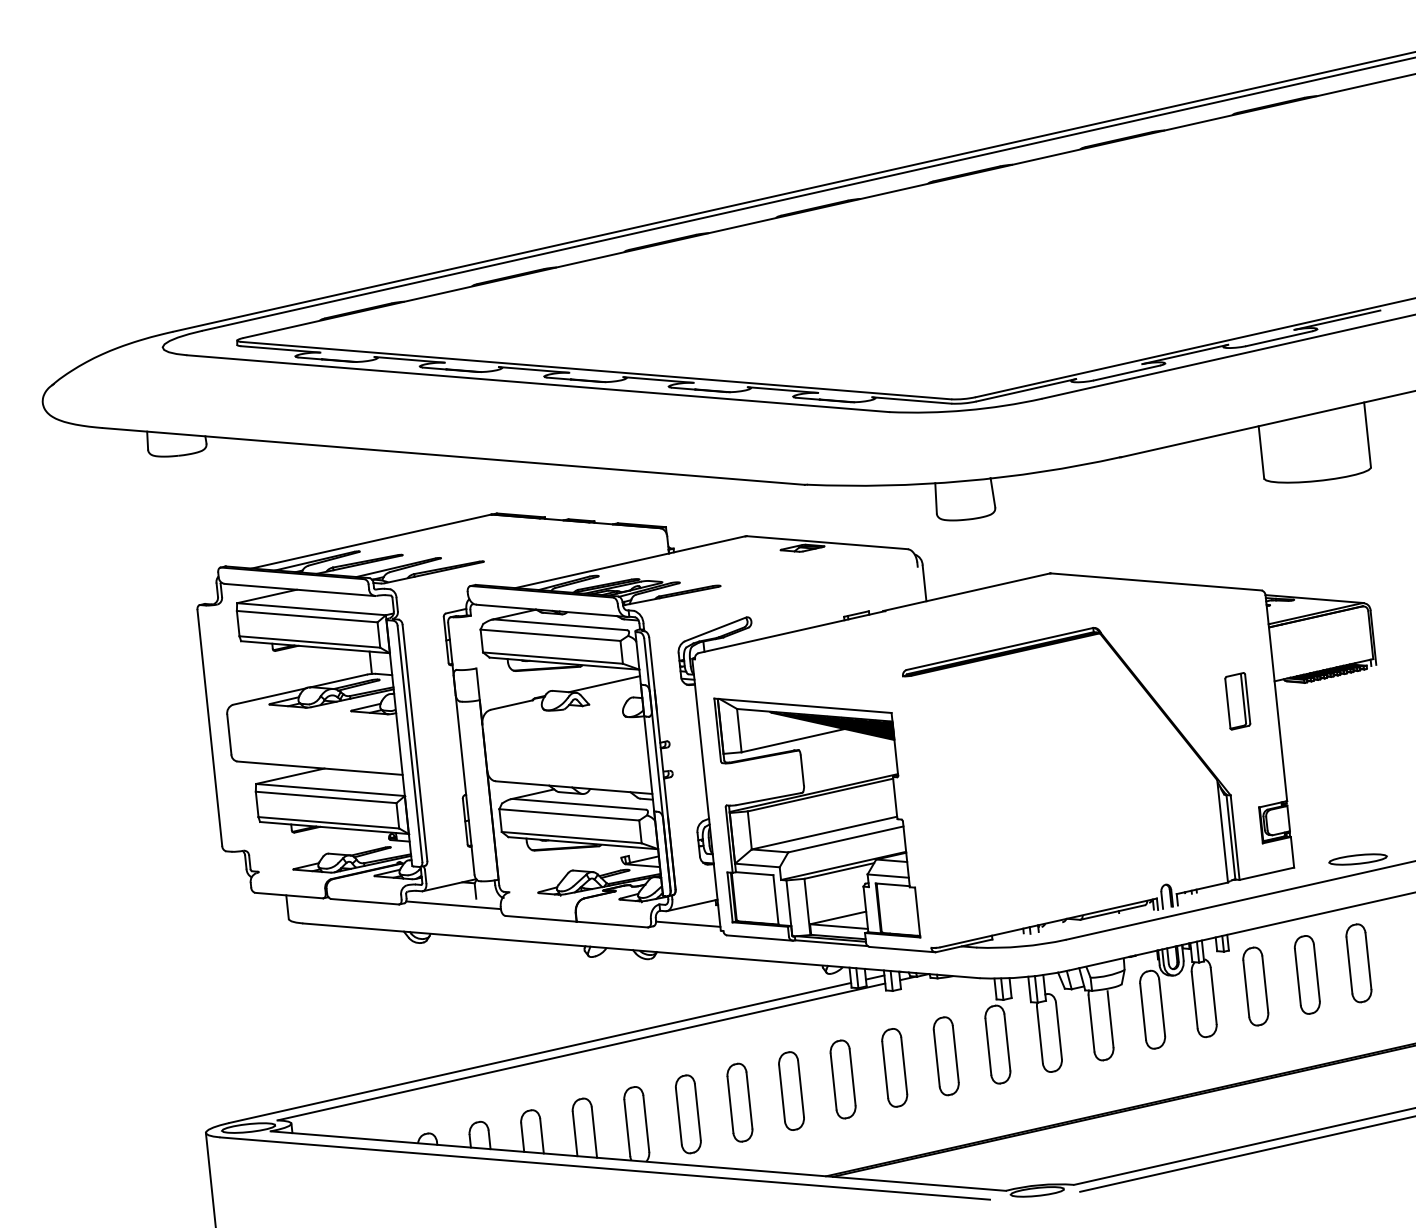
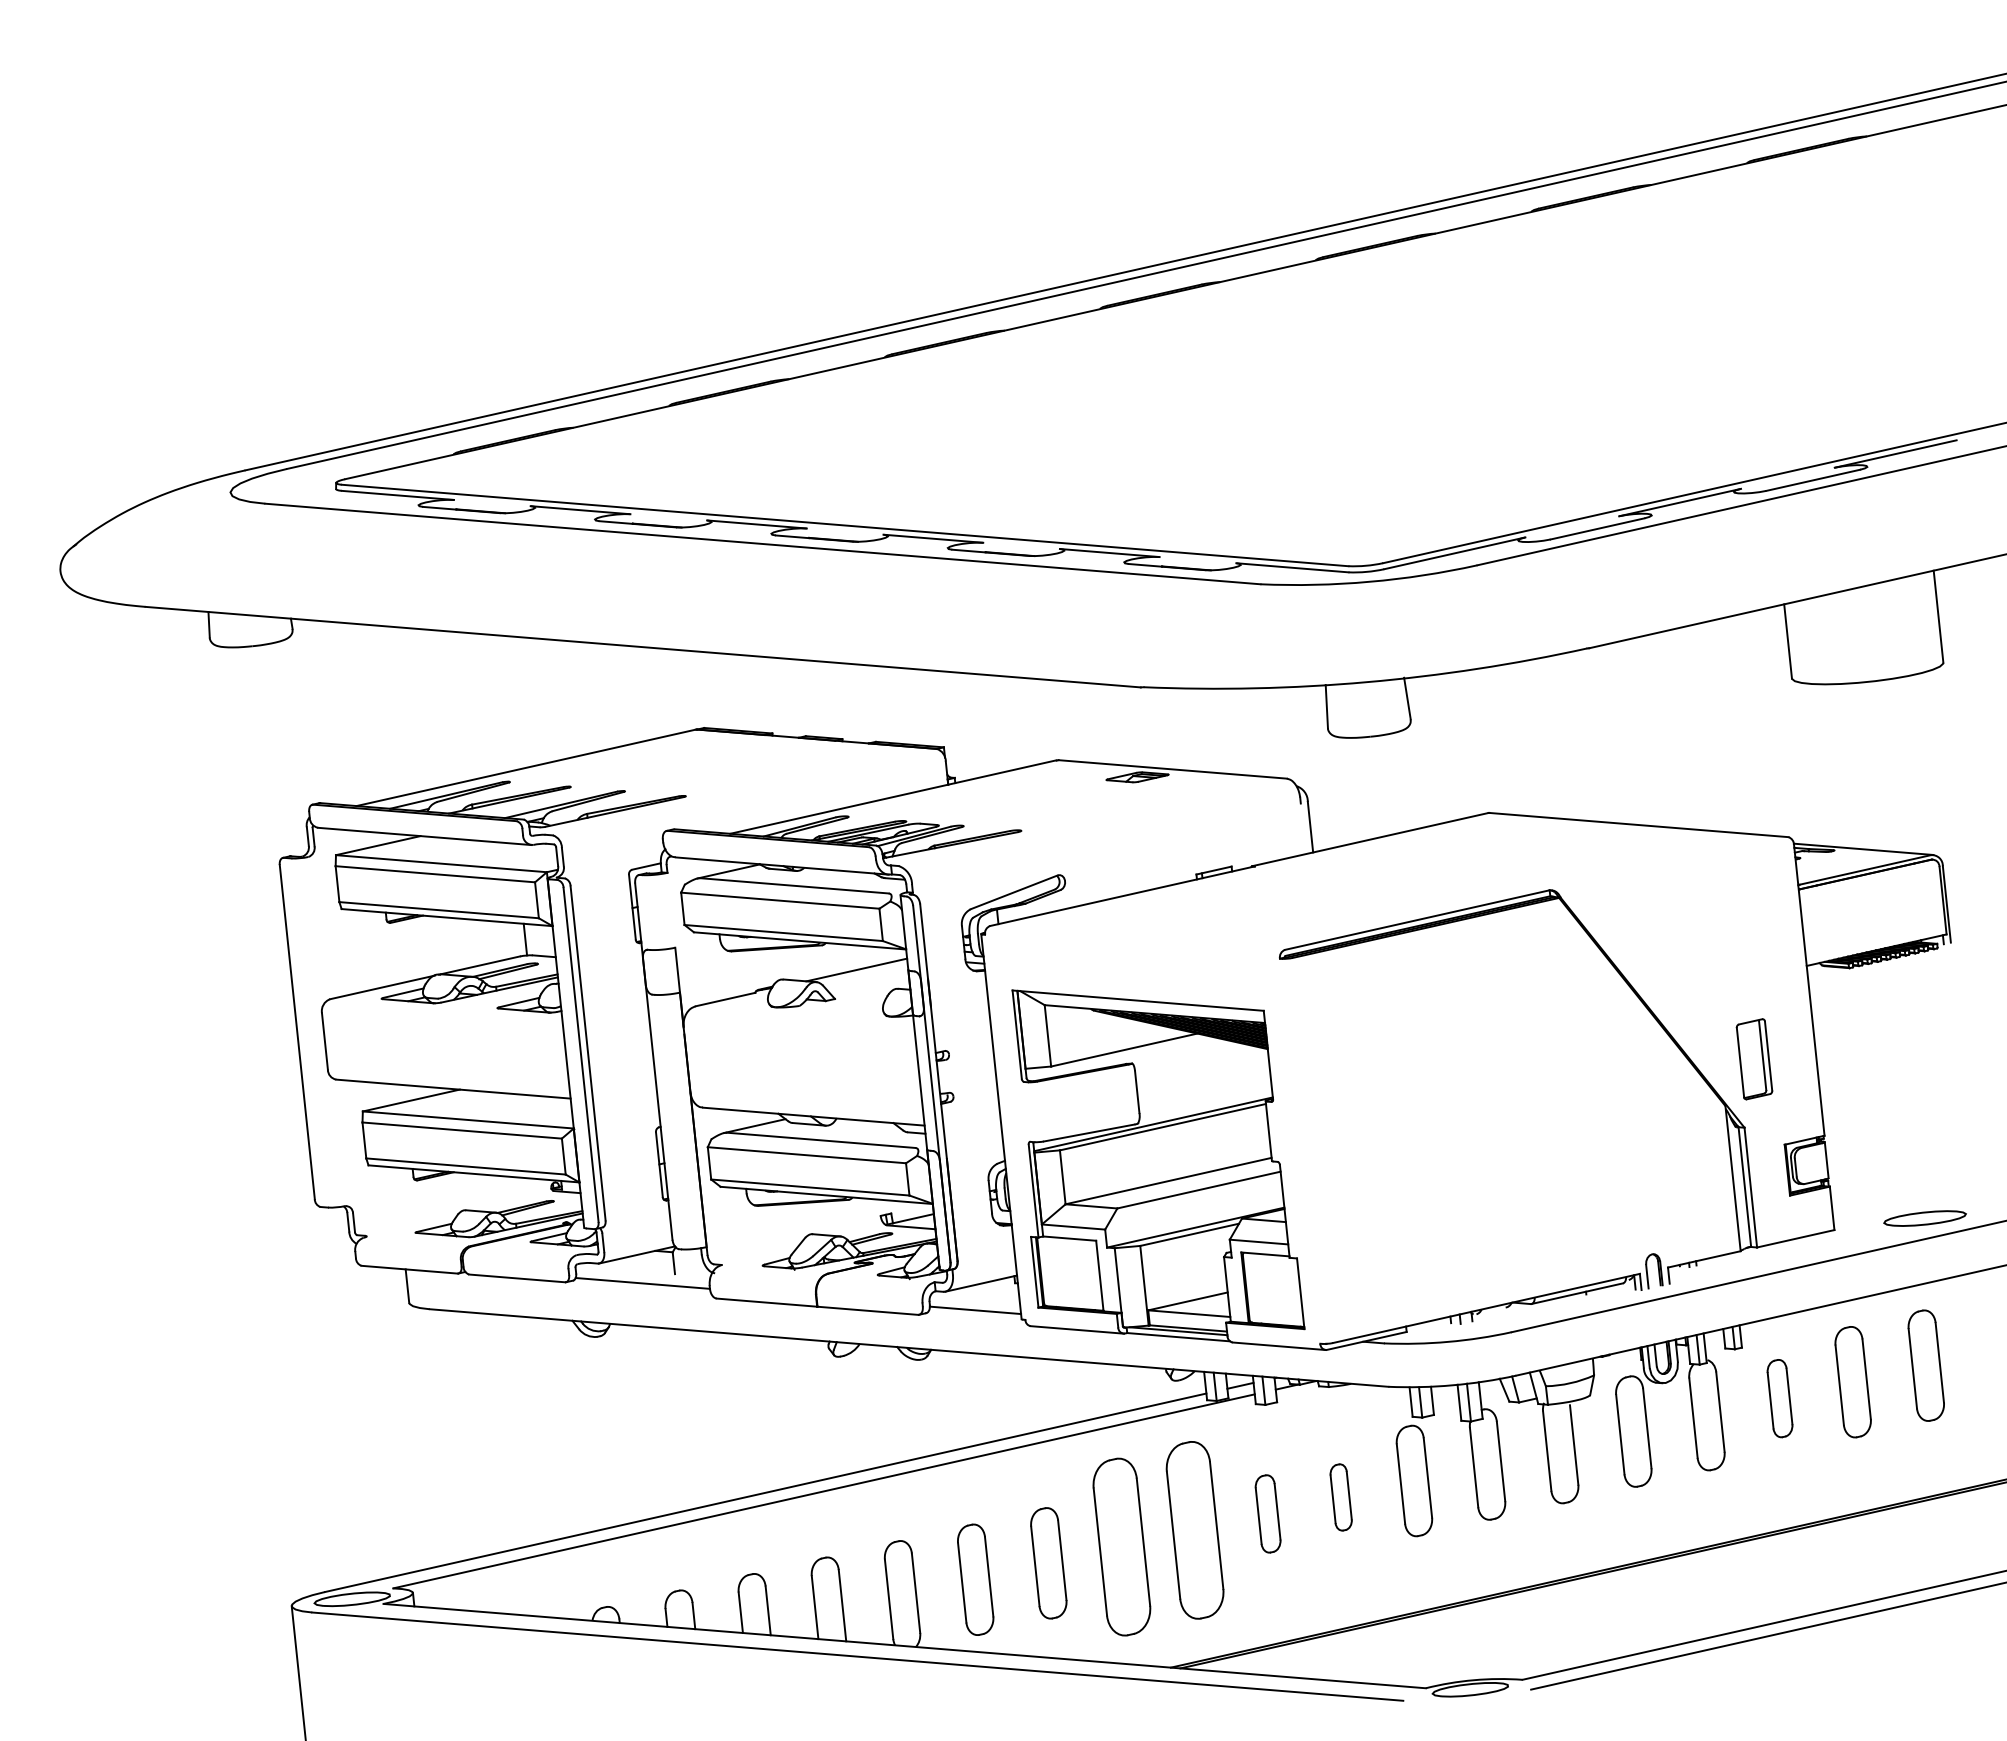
part: (1237, 701) -> (1754, 1059), moved
part: (1255, 986) -> (1779, 1398), size x0.7
part: (945, 1056) -> (1340, 1497), size x0.6
part: (894, 1067) -> (1267, 1513), size x0.7
part: (842, 1079) -> (1194, 1530), size x1.6
part: (791, 1090) -> (1121, 1546), size x1.6

